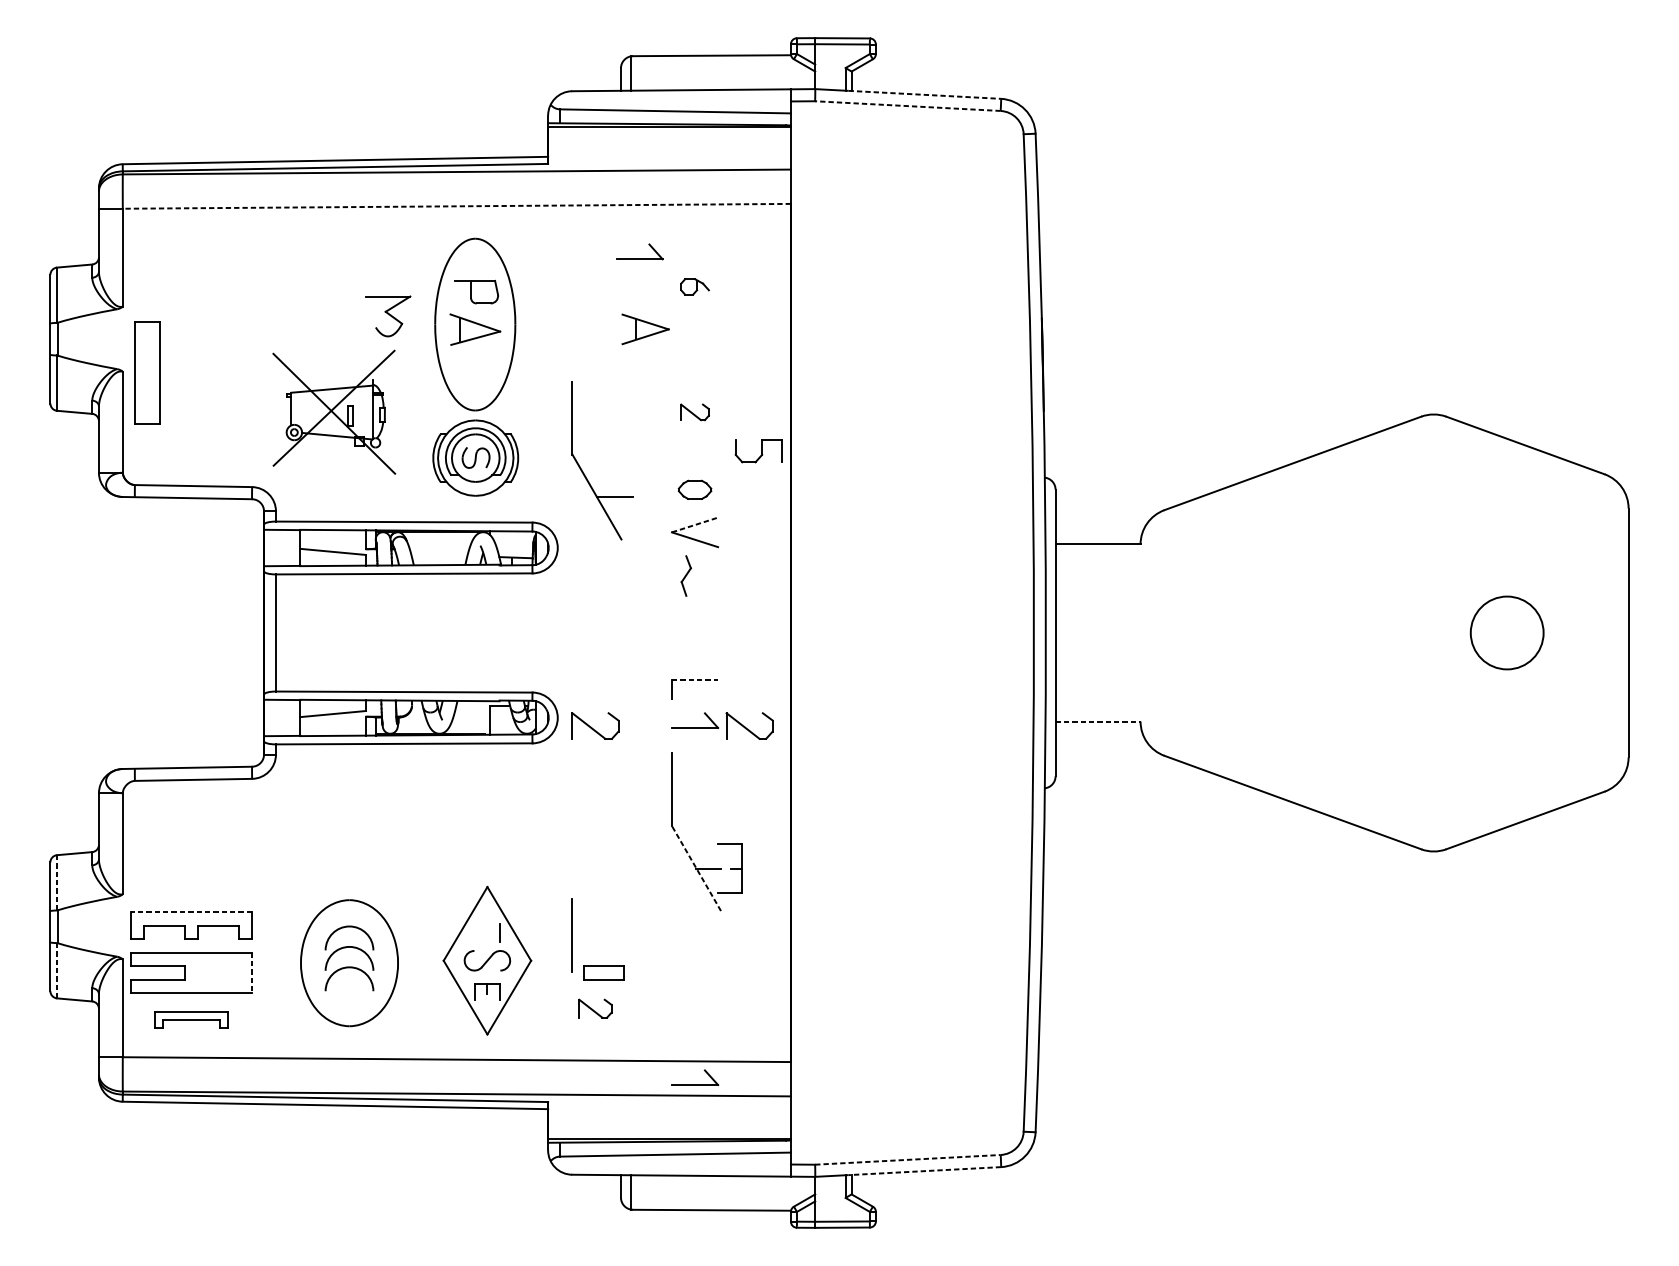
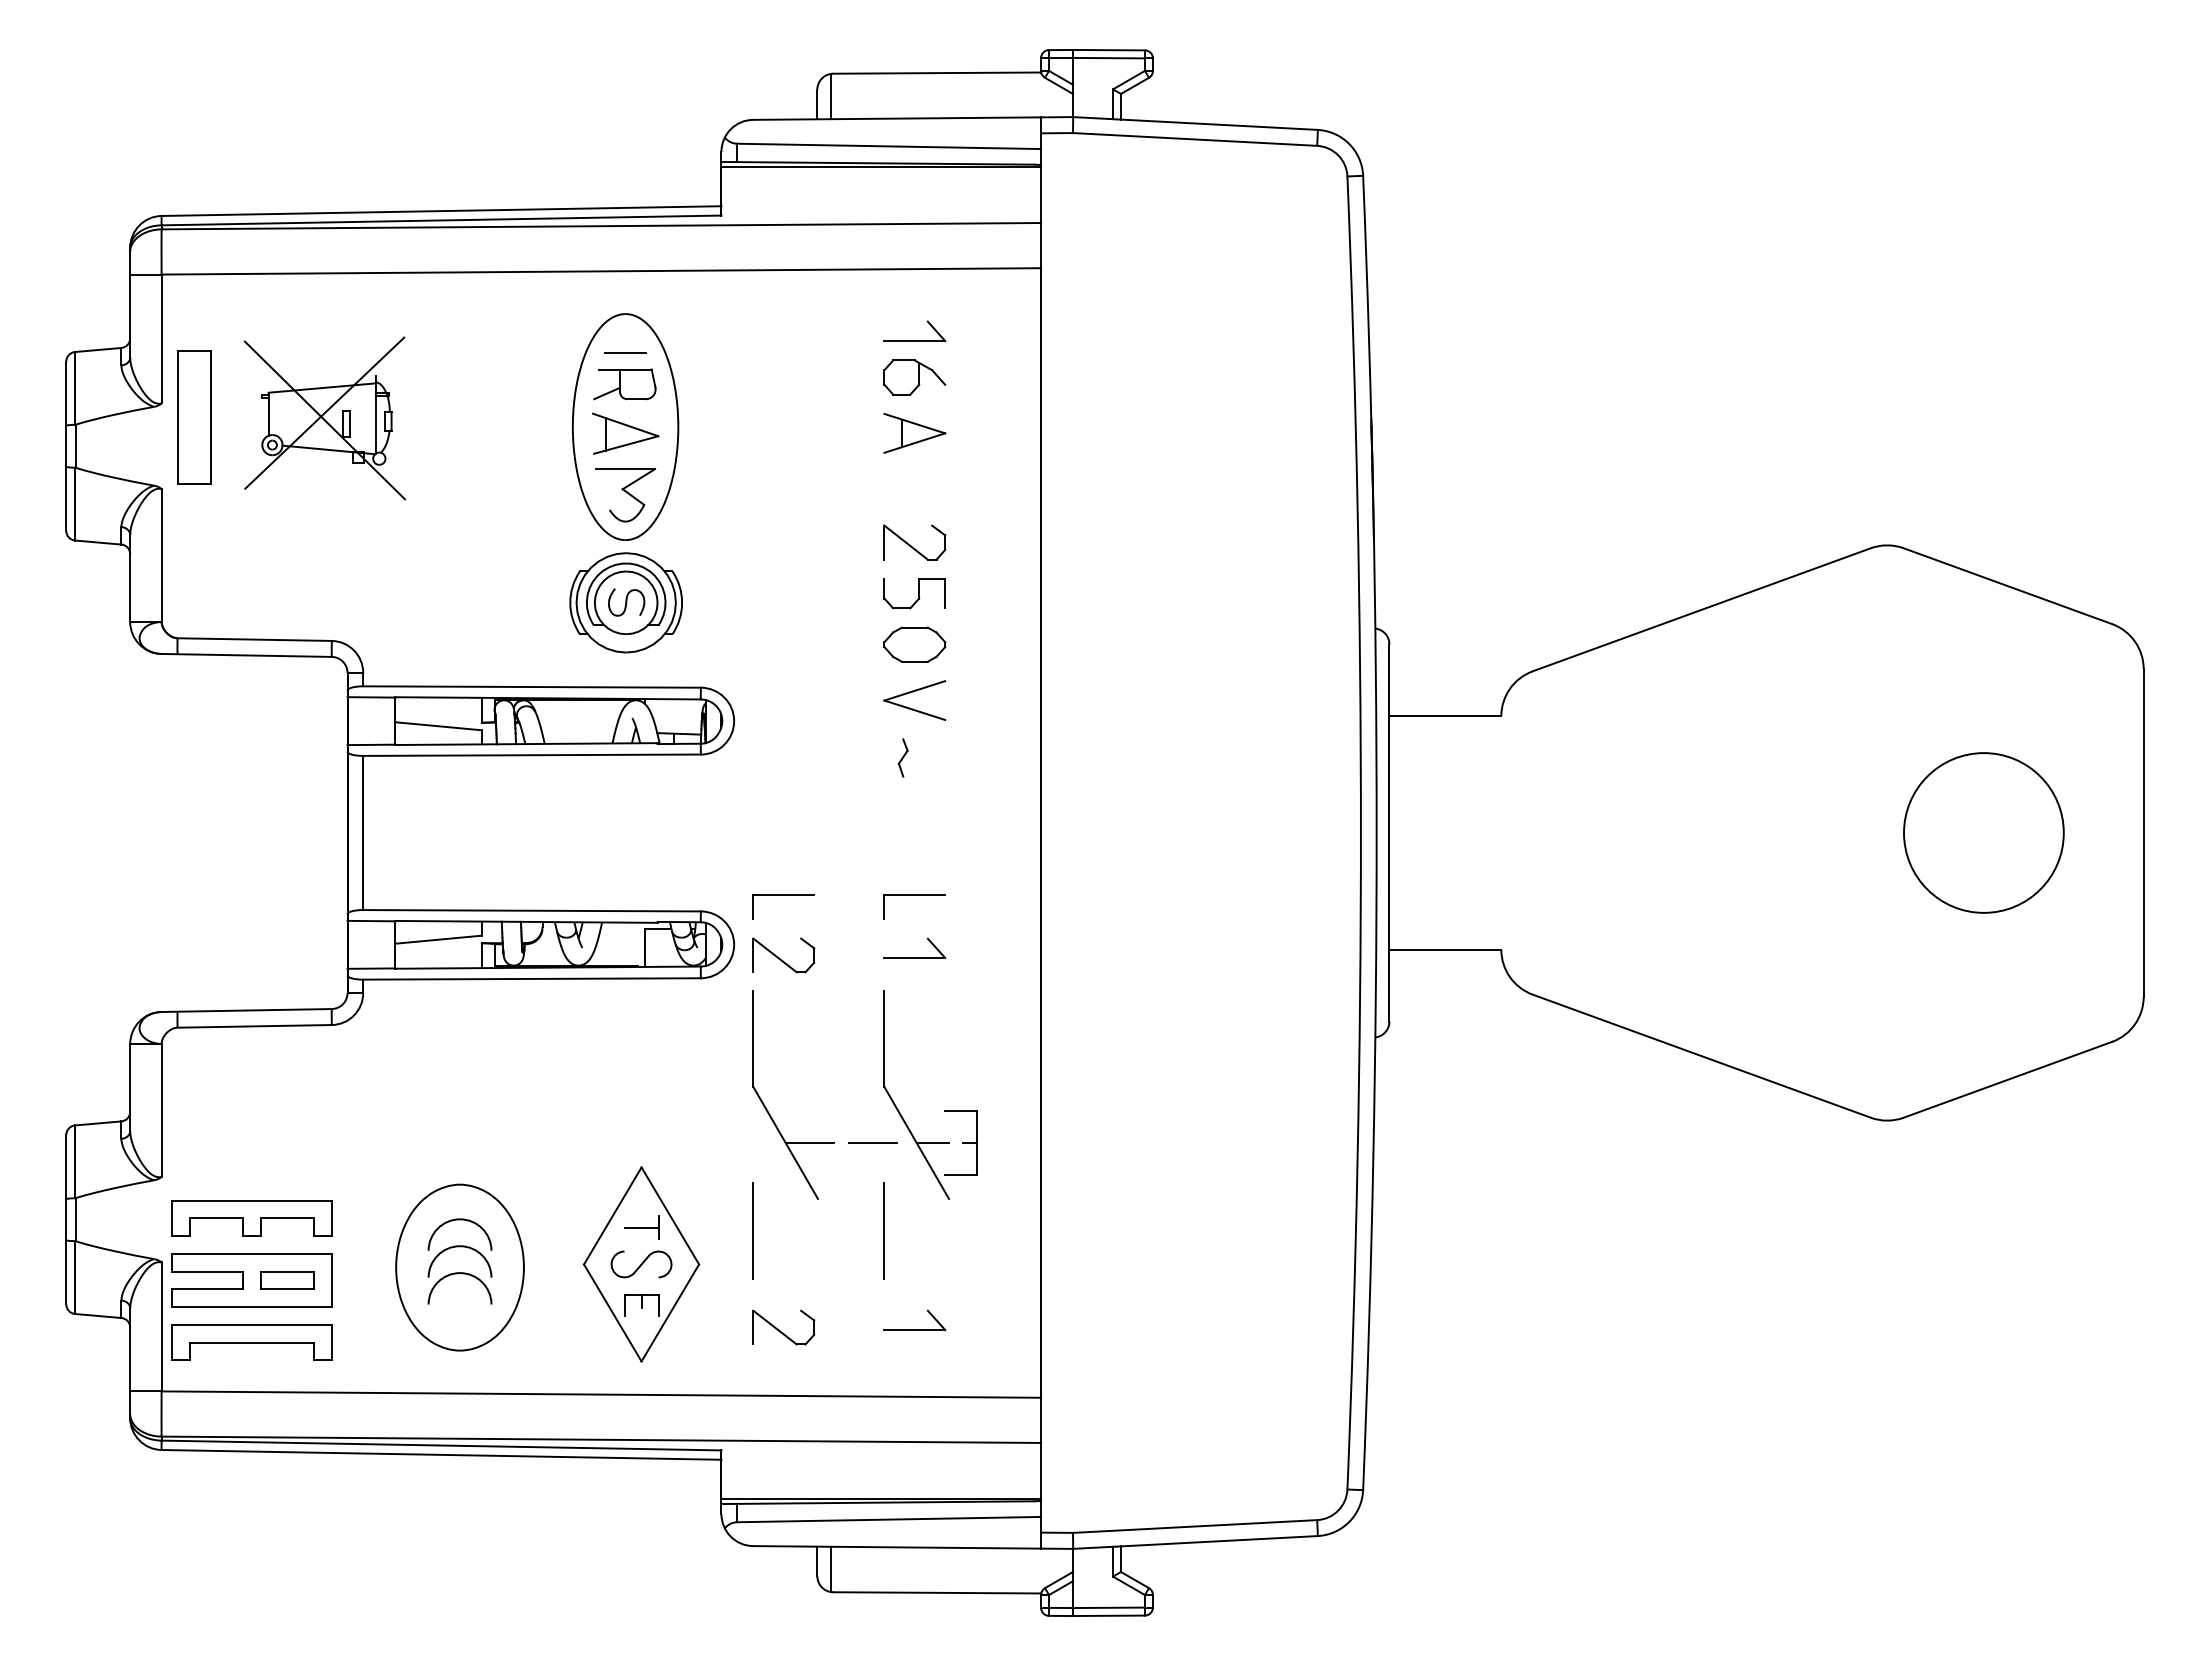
line: (924, 94) -> (1217, 124), dashed -> solid
line: (907, 106) -> (1194, 139), dashed -> solid
line: (456, 206) -> (601, 271), dashed -> solid
part: (639, 258) -> (914, 340), moved
line: (475, 268) -> (625, 353), added
part: (694, 286) -> (914, 377), size x1.67
line: (460, 299) -> (606, 393), added
part: (387, 316) -> (625, 495), moved
part: (645, 329) -> (914, 433), moved
part: (147, 372) -> (194, 417), moved
part: (333, 412) -> (324, 418), moved
part: (694, 412) -> (914, 542), size x1.67
part: (758, 451) -> (914, 593), moved
part: (582, 470) -> (766, 1107), moved
part: (694, 489) -> (914, 644), size x1.43
line: (694, 524) -> (914, 690), dashed -> solid
part: (685, 575) -> (902, 757), size x0.71
circle: (1506, 632) -> (1983, 832), size x1.67
part: (595, 680) -> (783, 895), added
line: (695, 680) -> (915, 895), dashed -> solid
line: (1098, 721) -> (1445, 949), dashed -> solid
part: (749, 726) -> (986, 955), removed
line: (663, 868) -> (873, 1143), added
line: (696, 868) -> (916, 1143), dashed -> solid
line: (57, 882) -> (75, 1161), dashed -> solid
line: (191, 912) -> (251, 1200), dashed -> solid
line: (487, 932) -> (641, 1227), added
line: (671, 934) -> (884, 1230), added
line: (57, 970) -> (75, 1277), dashed -> solid
line: (251, 972) -> (331, 1280), dashed -> solid
part: (604, 972) -> (287, 1280), moved
part: (595, 1008) -> (783, 1327), size x1.43
part: (191, 1020) -> (251, 1342), size x1.67
part: (694, 1084) -> (914, 1329), moved
line: (908, 1159) -> (1195, 1526), dashed -> solid
line: (924, 1171) -> (1217, 1541), dashed -> solid

